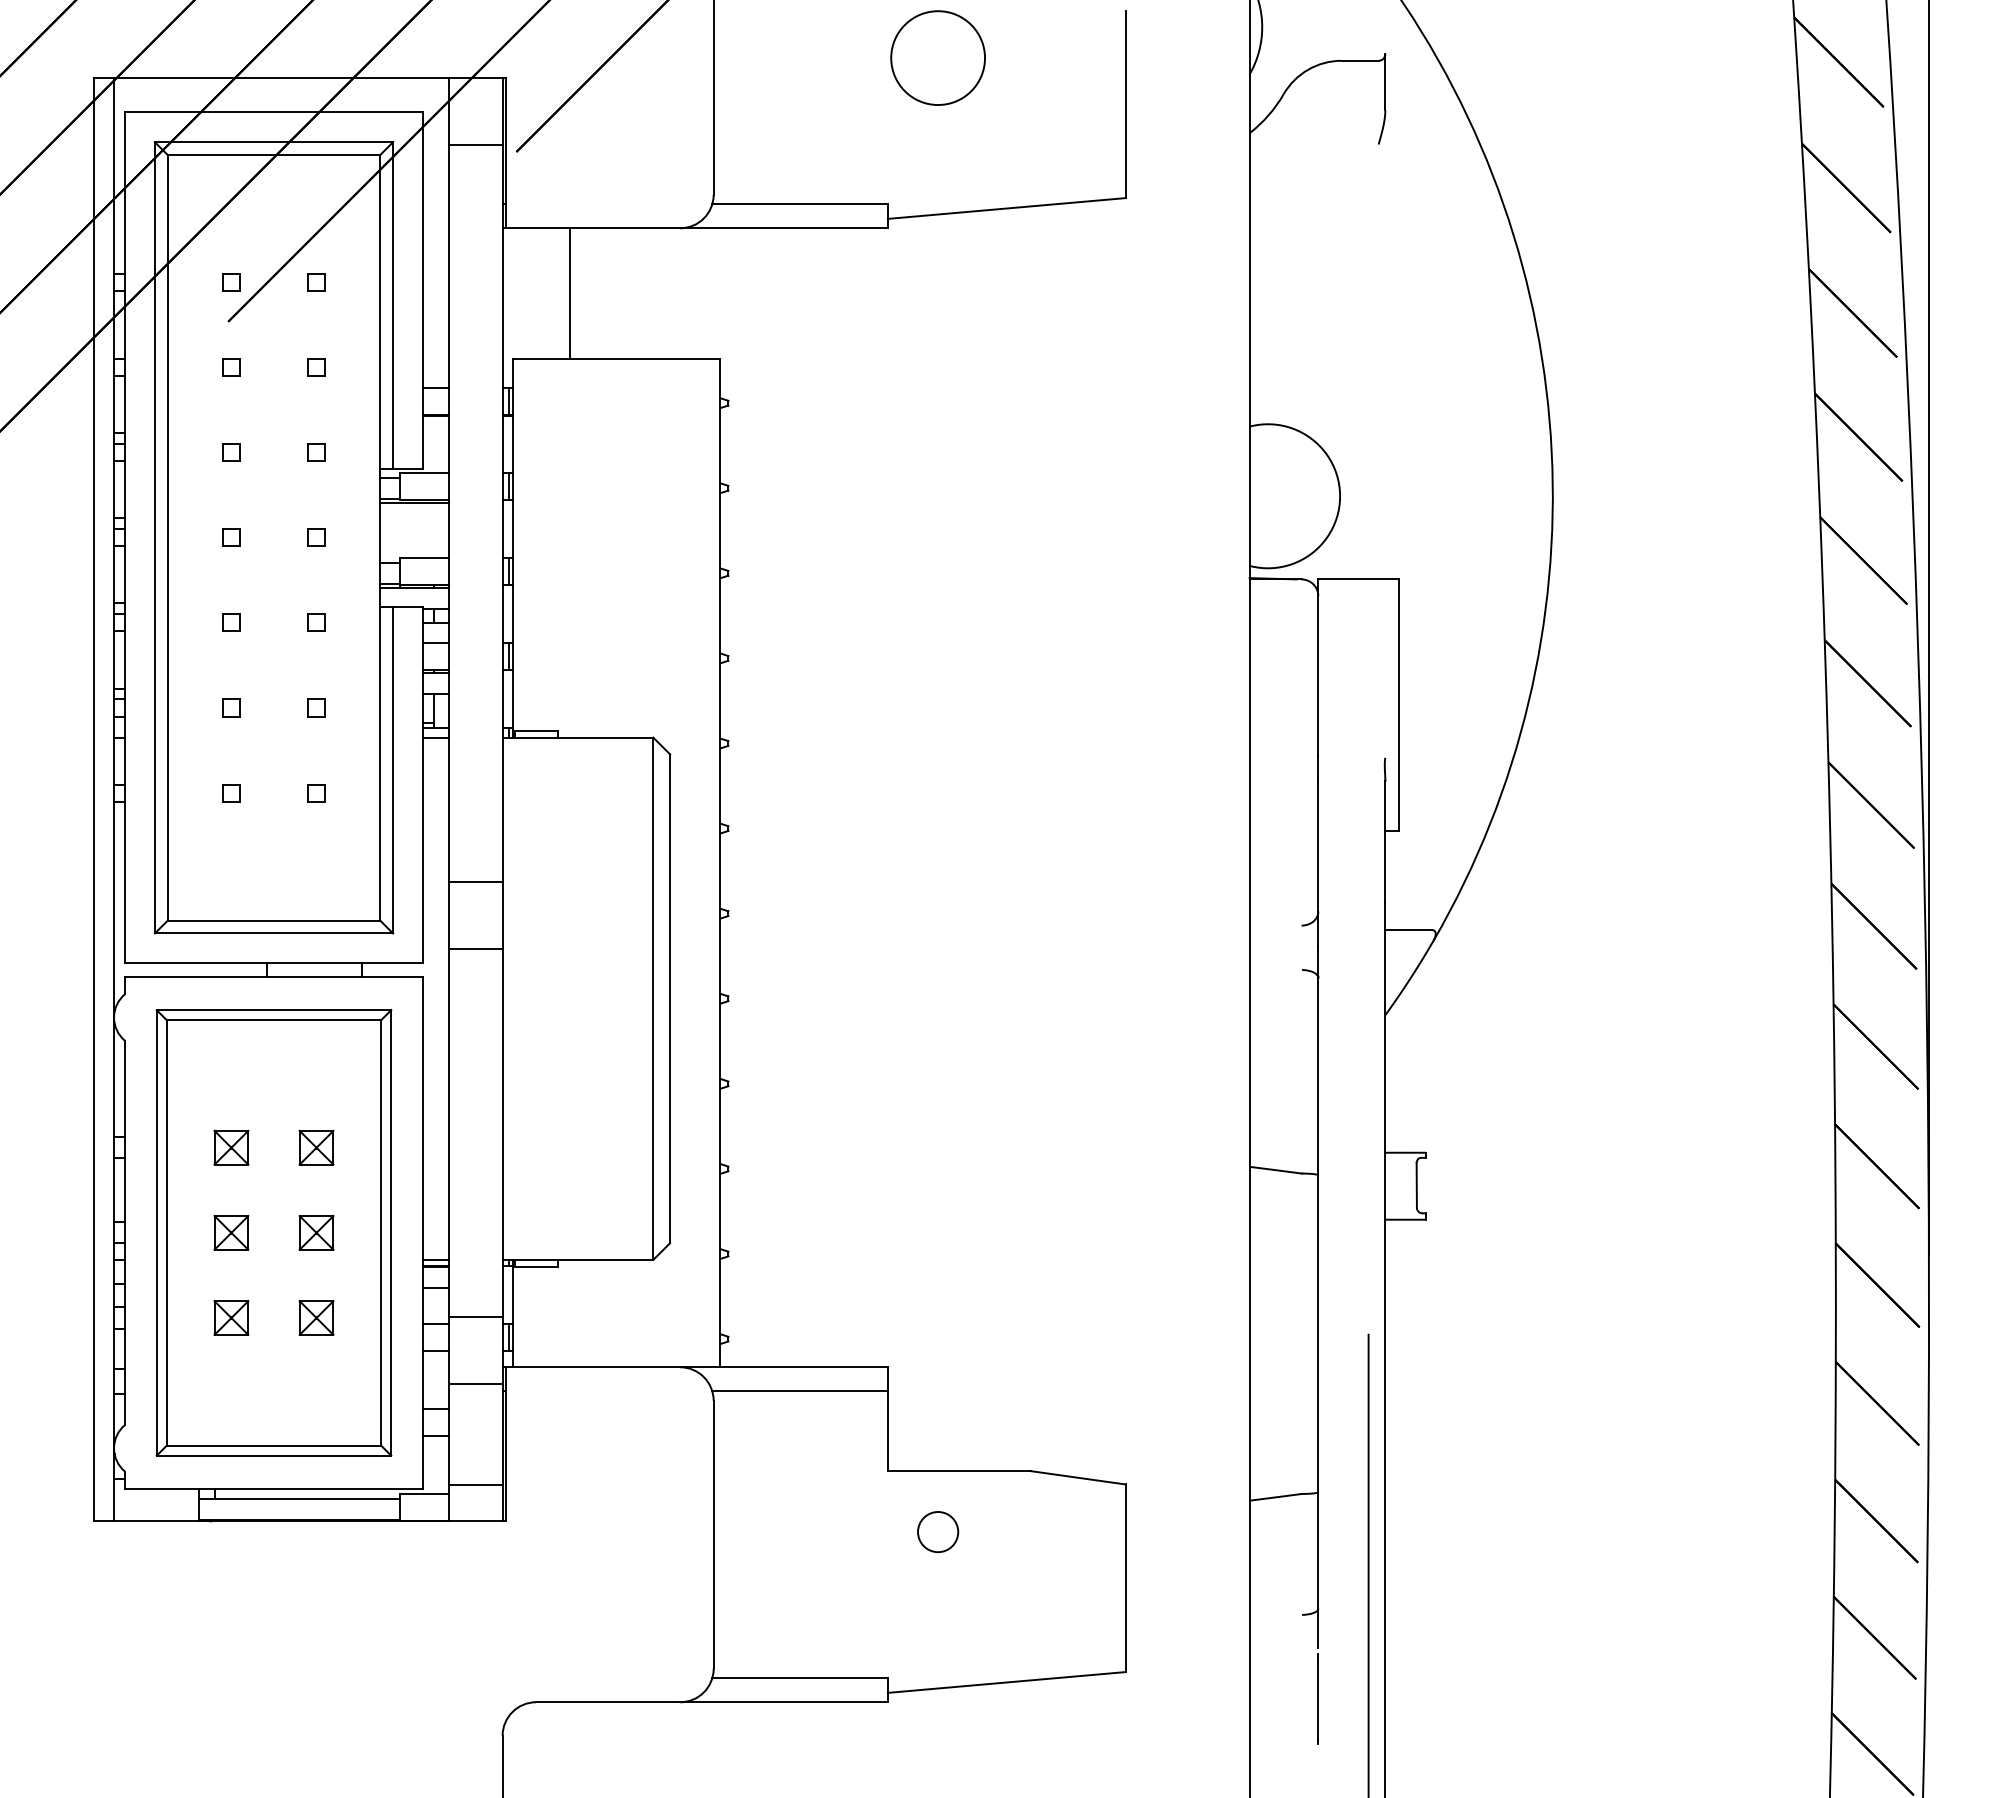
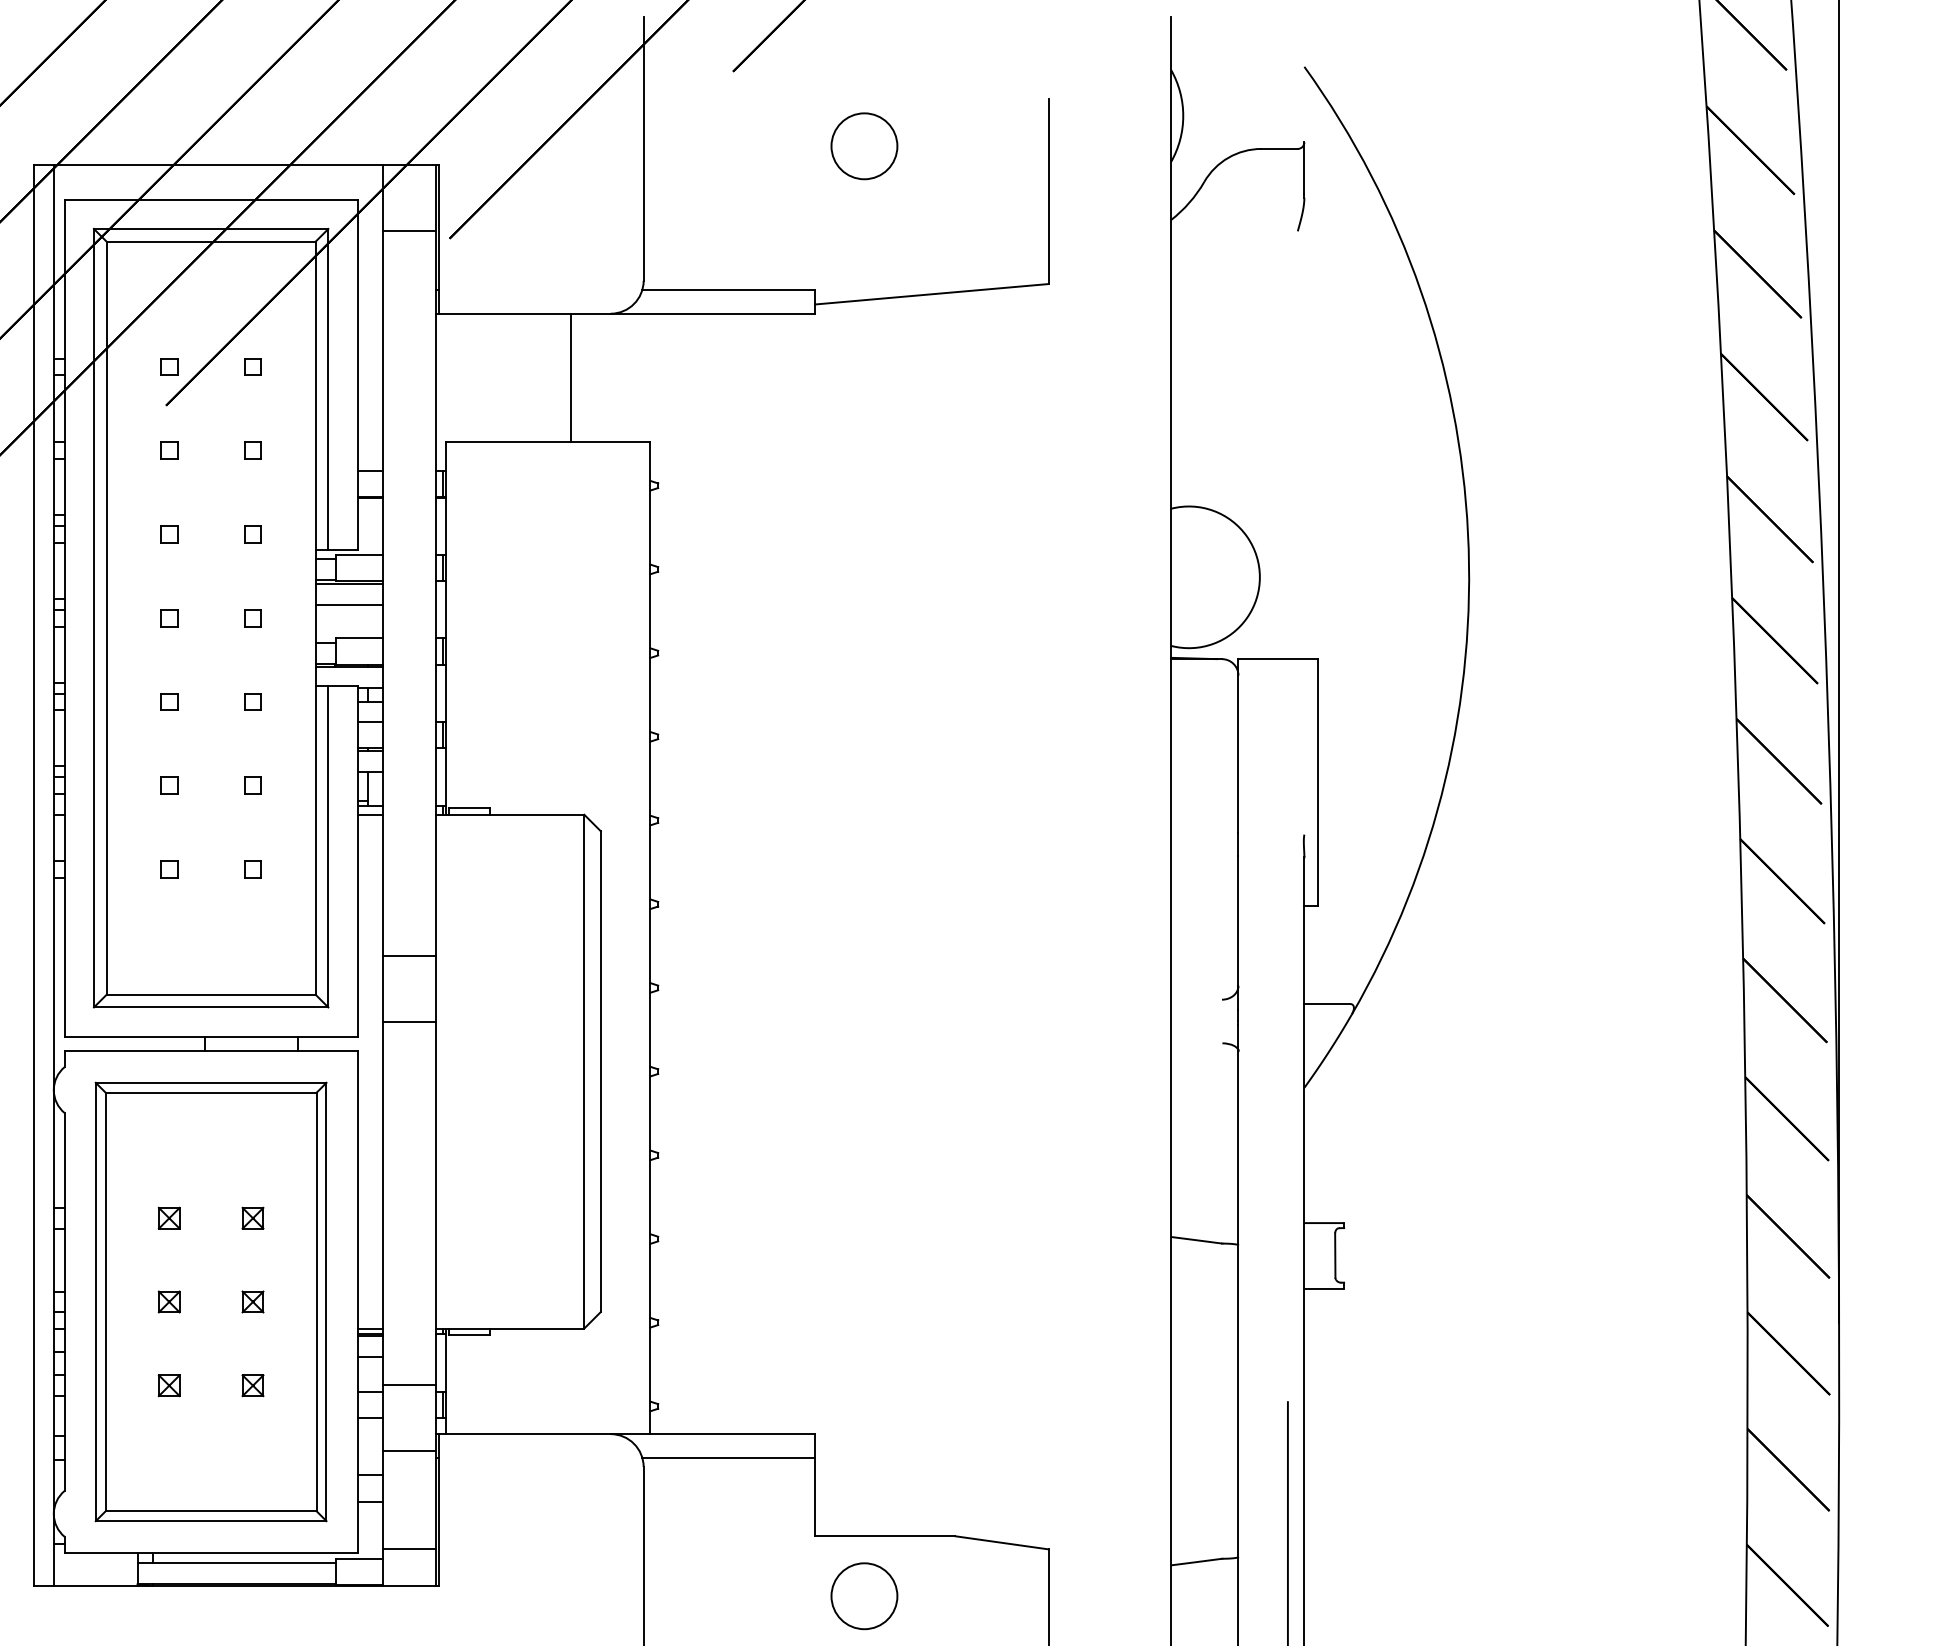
circle: (937, 57) -> (863, 145), size x0.71
line: (569, 293) -> (570, 377), moved
line: (414, 524) -> (349, 605), added
part: (231, 1147) -> (169, 1217), size x0.62
part: (316, 1147) -> (252, 1217), size x0.62
part: (231, 1232) -> (169, 1301), size x0.62
part: (316, 1232) -> (252, 1301), size x0.62
part: (231, 1317) -> (169, 1385), size x0.62
part: (316, 1317) -> (252, 1385), size x0.62
circle: (937, 1531) -> (863, 1595), size x1.67

